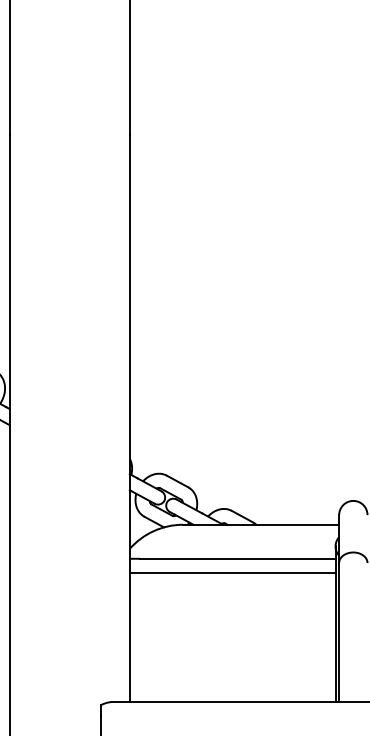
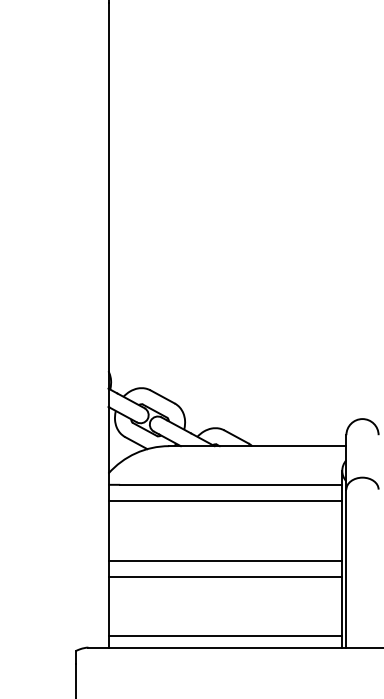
line: (232, 625) -> (225, 560), added
line: (232, 639) -> (225, 576), added
line: (232, 692) -> (225, 636), added

